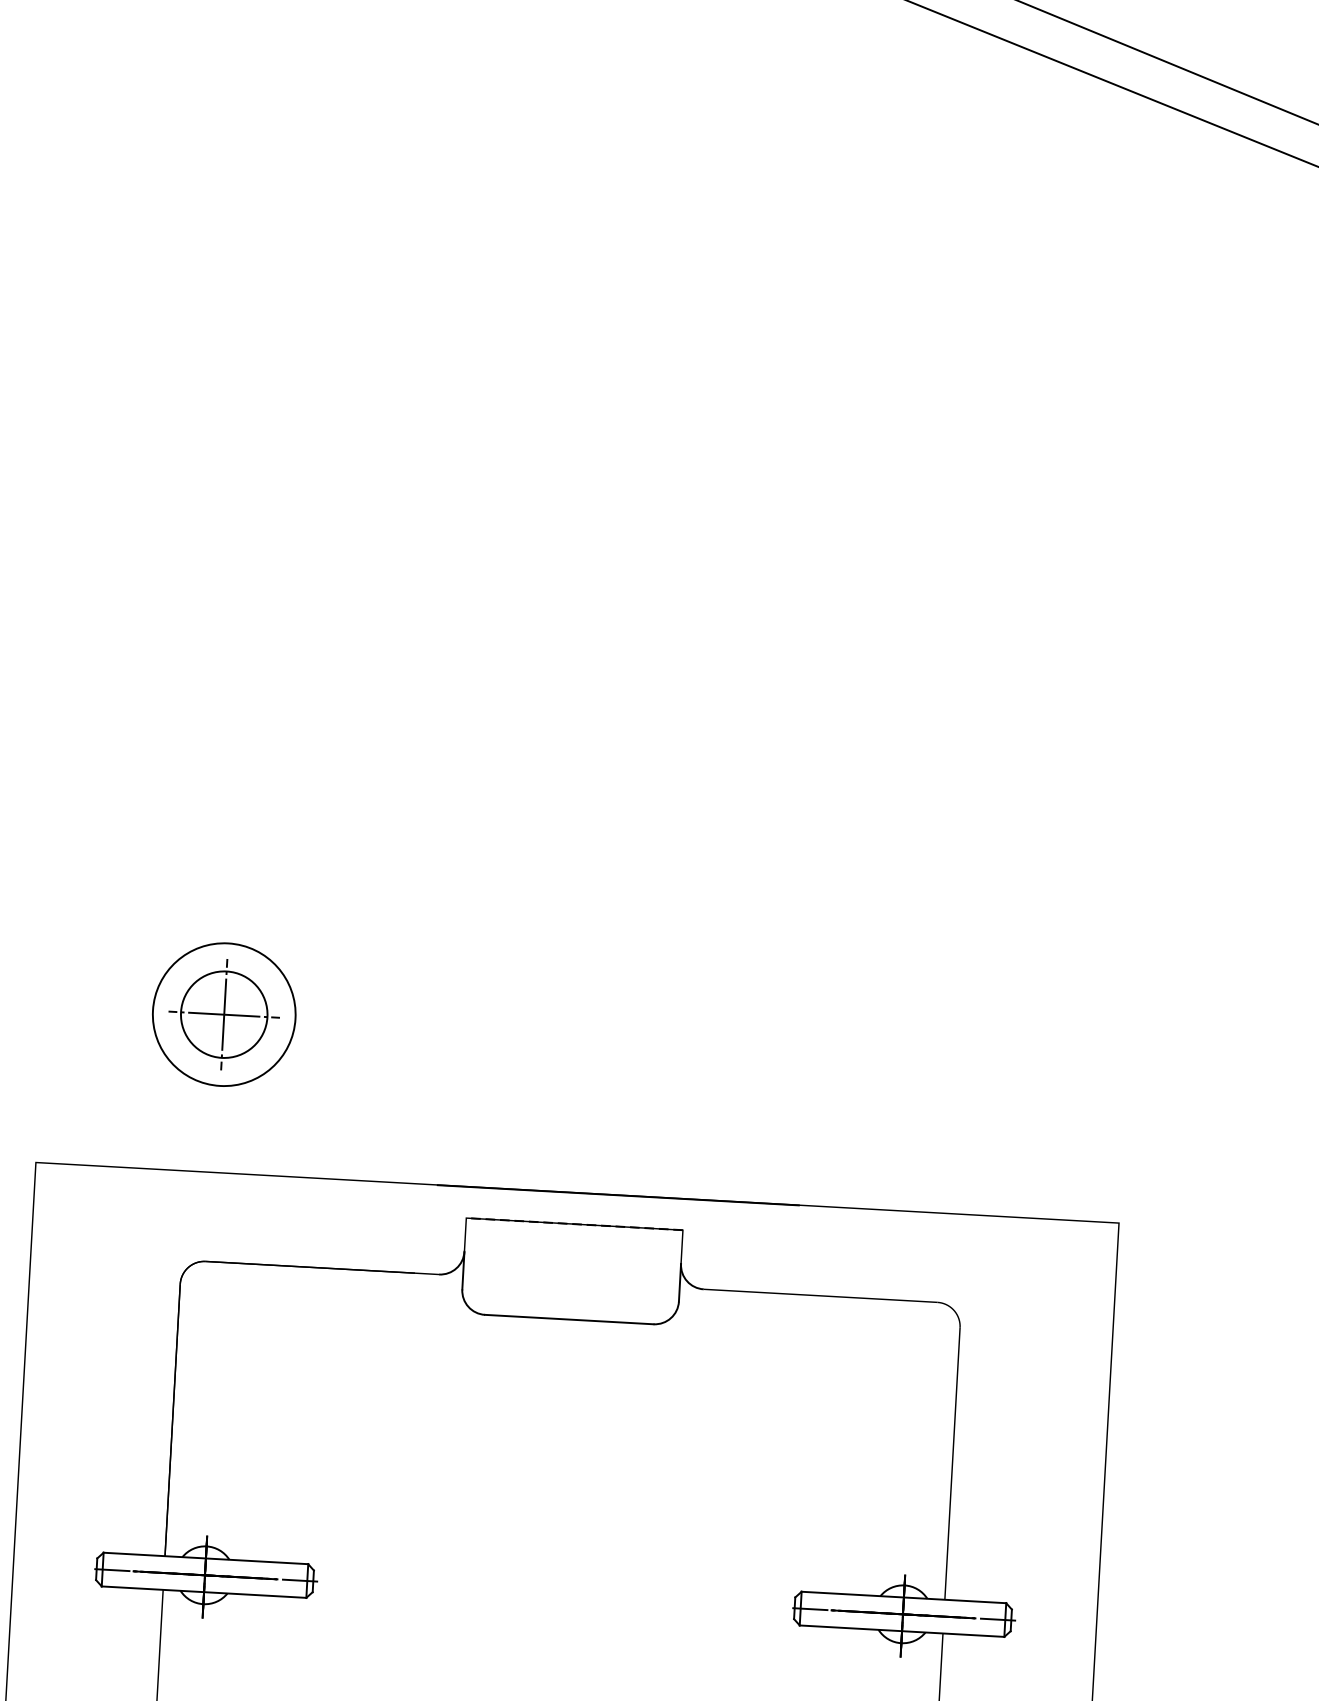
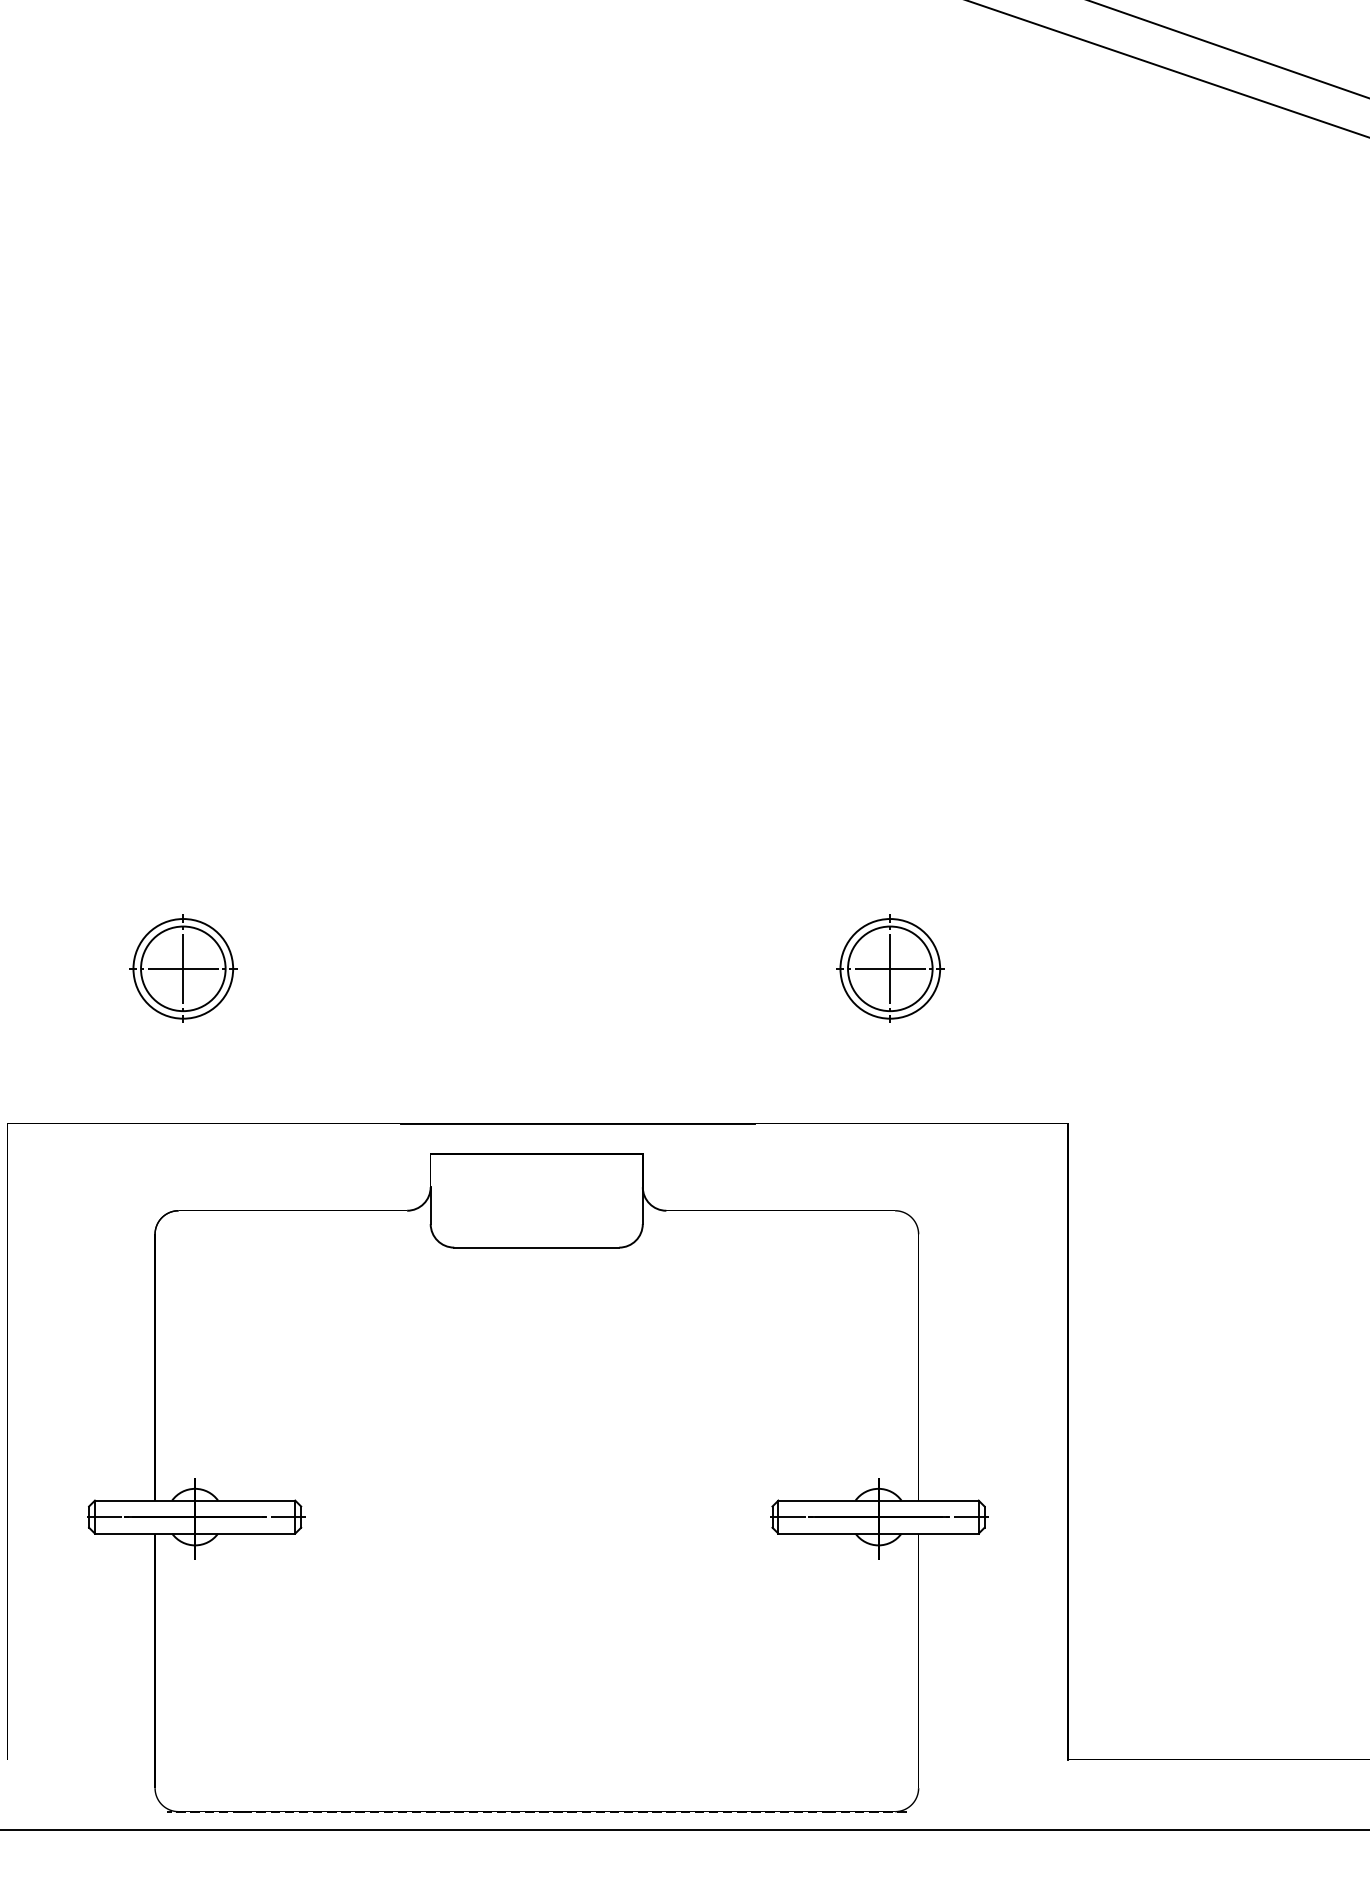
circle: (224, 1014) -> (183, 968), size x0.71
part: (946, 1054) -> (890, 968), added

